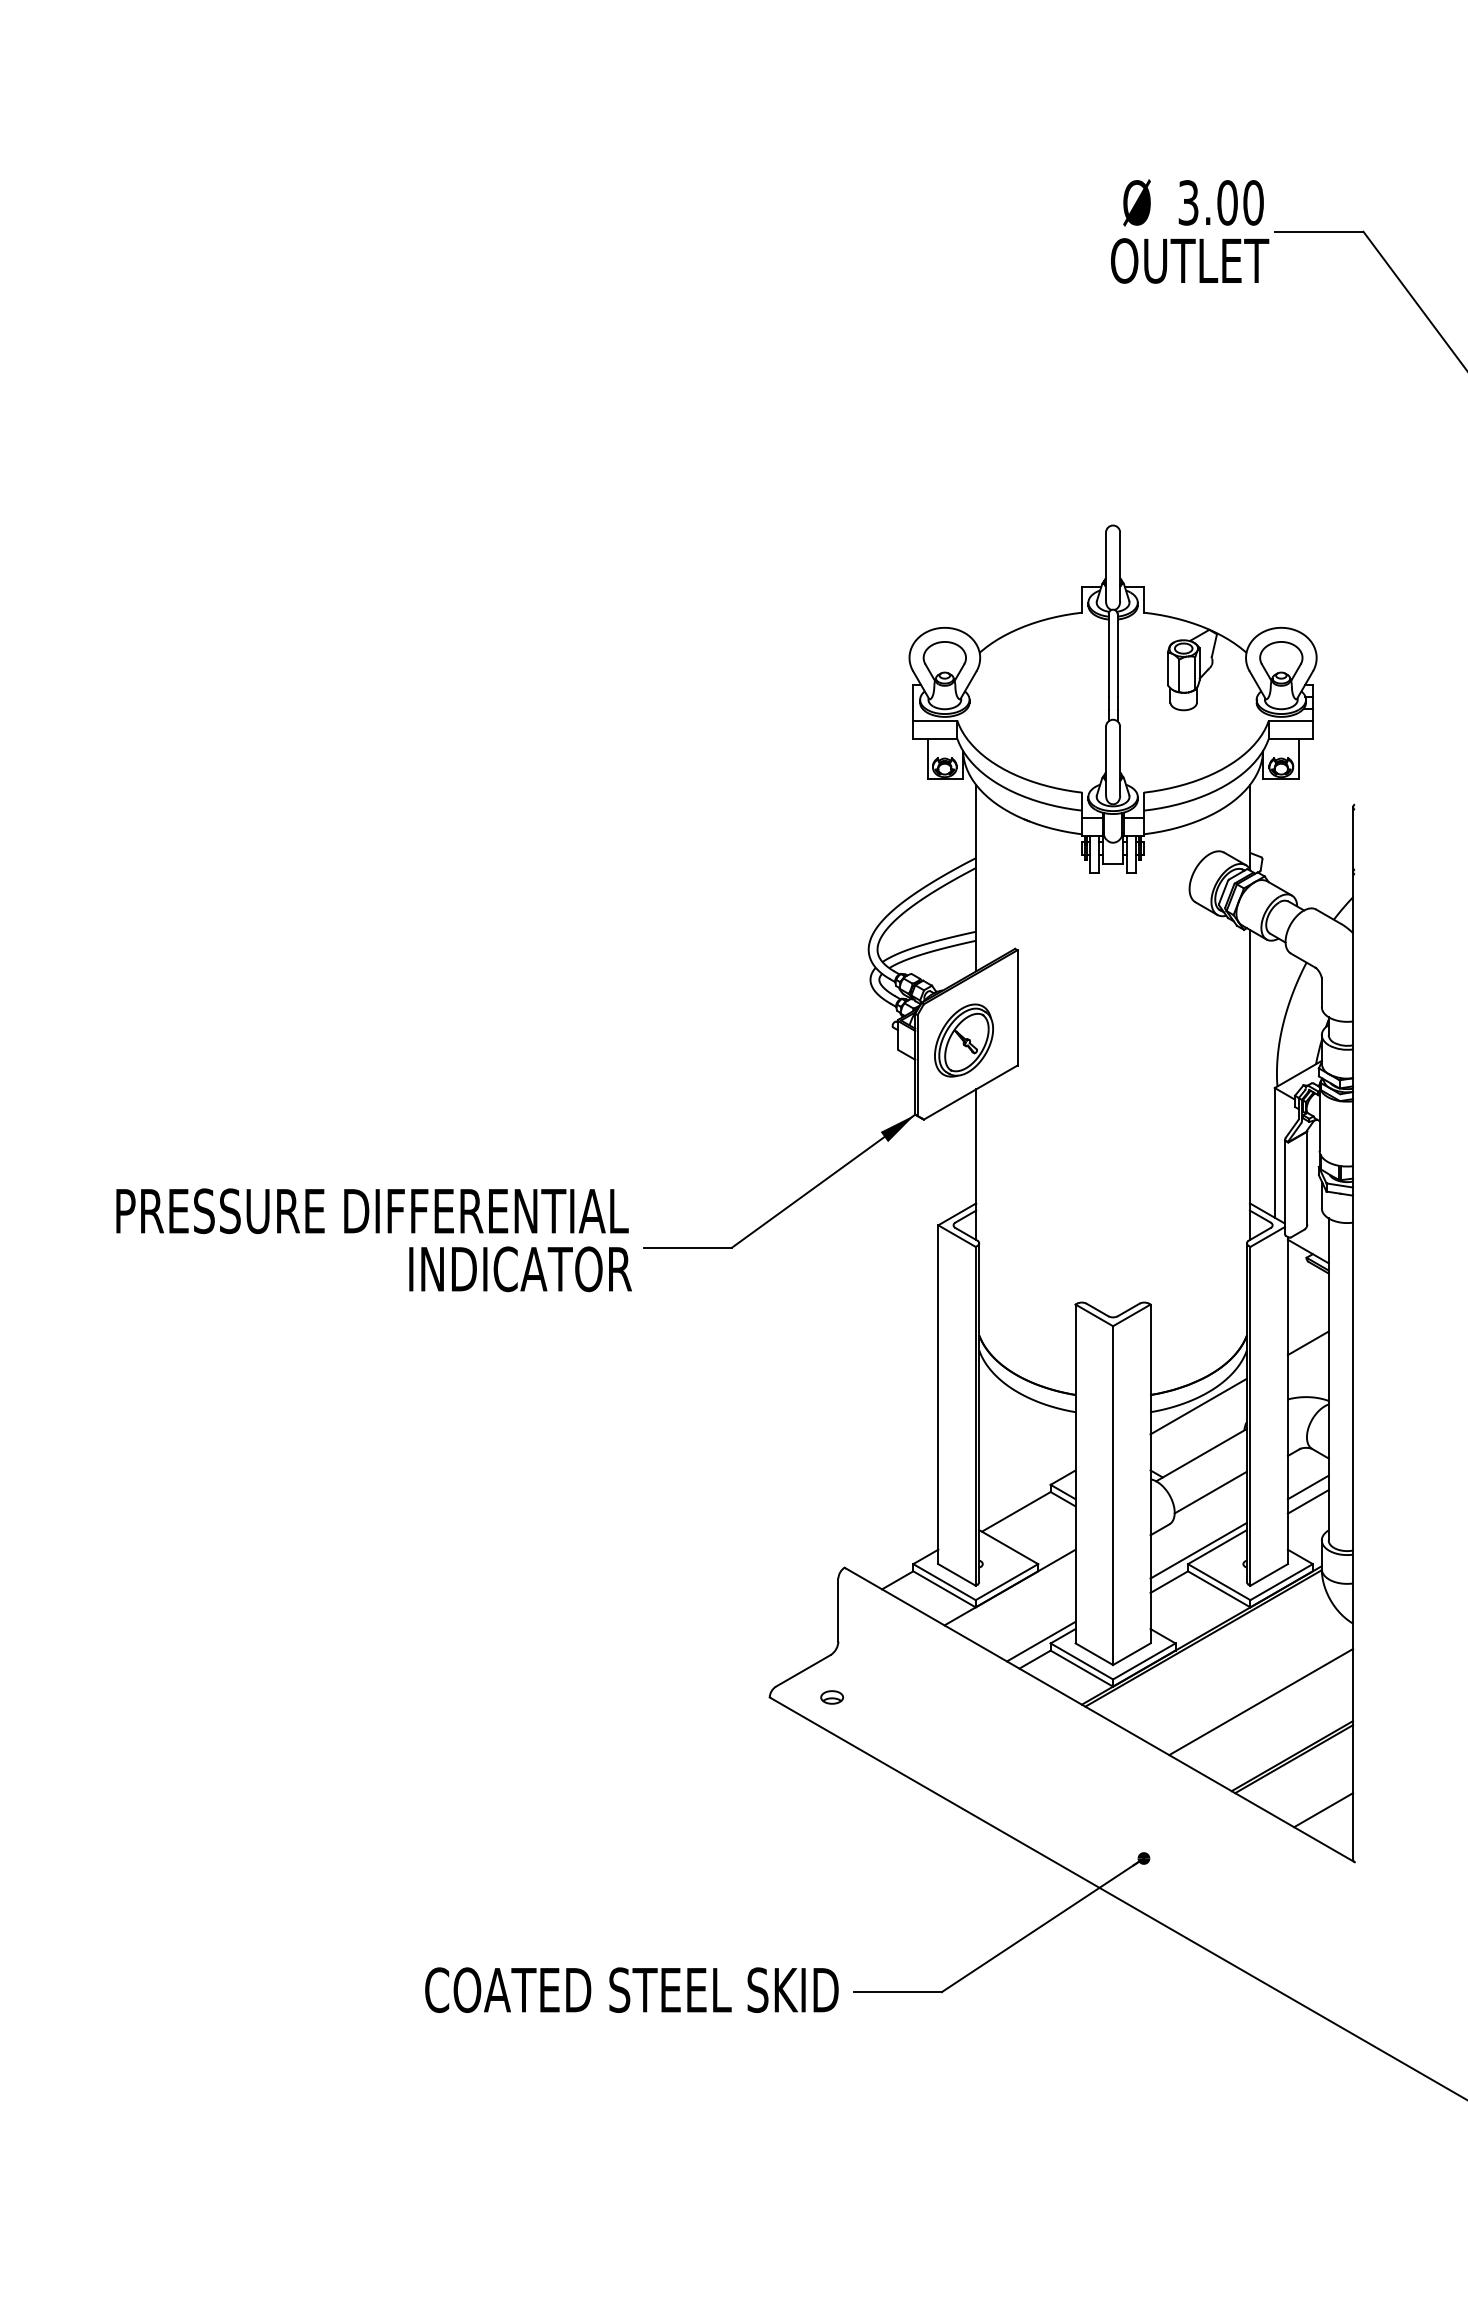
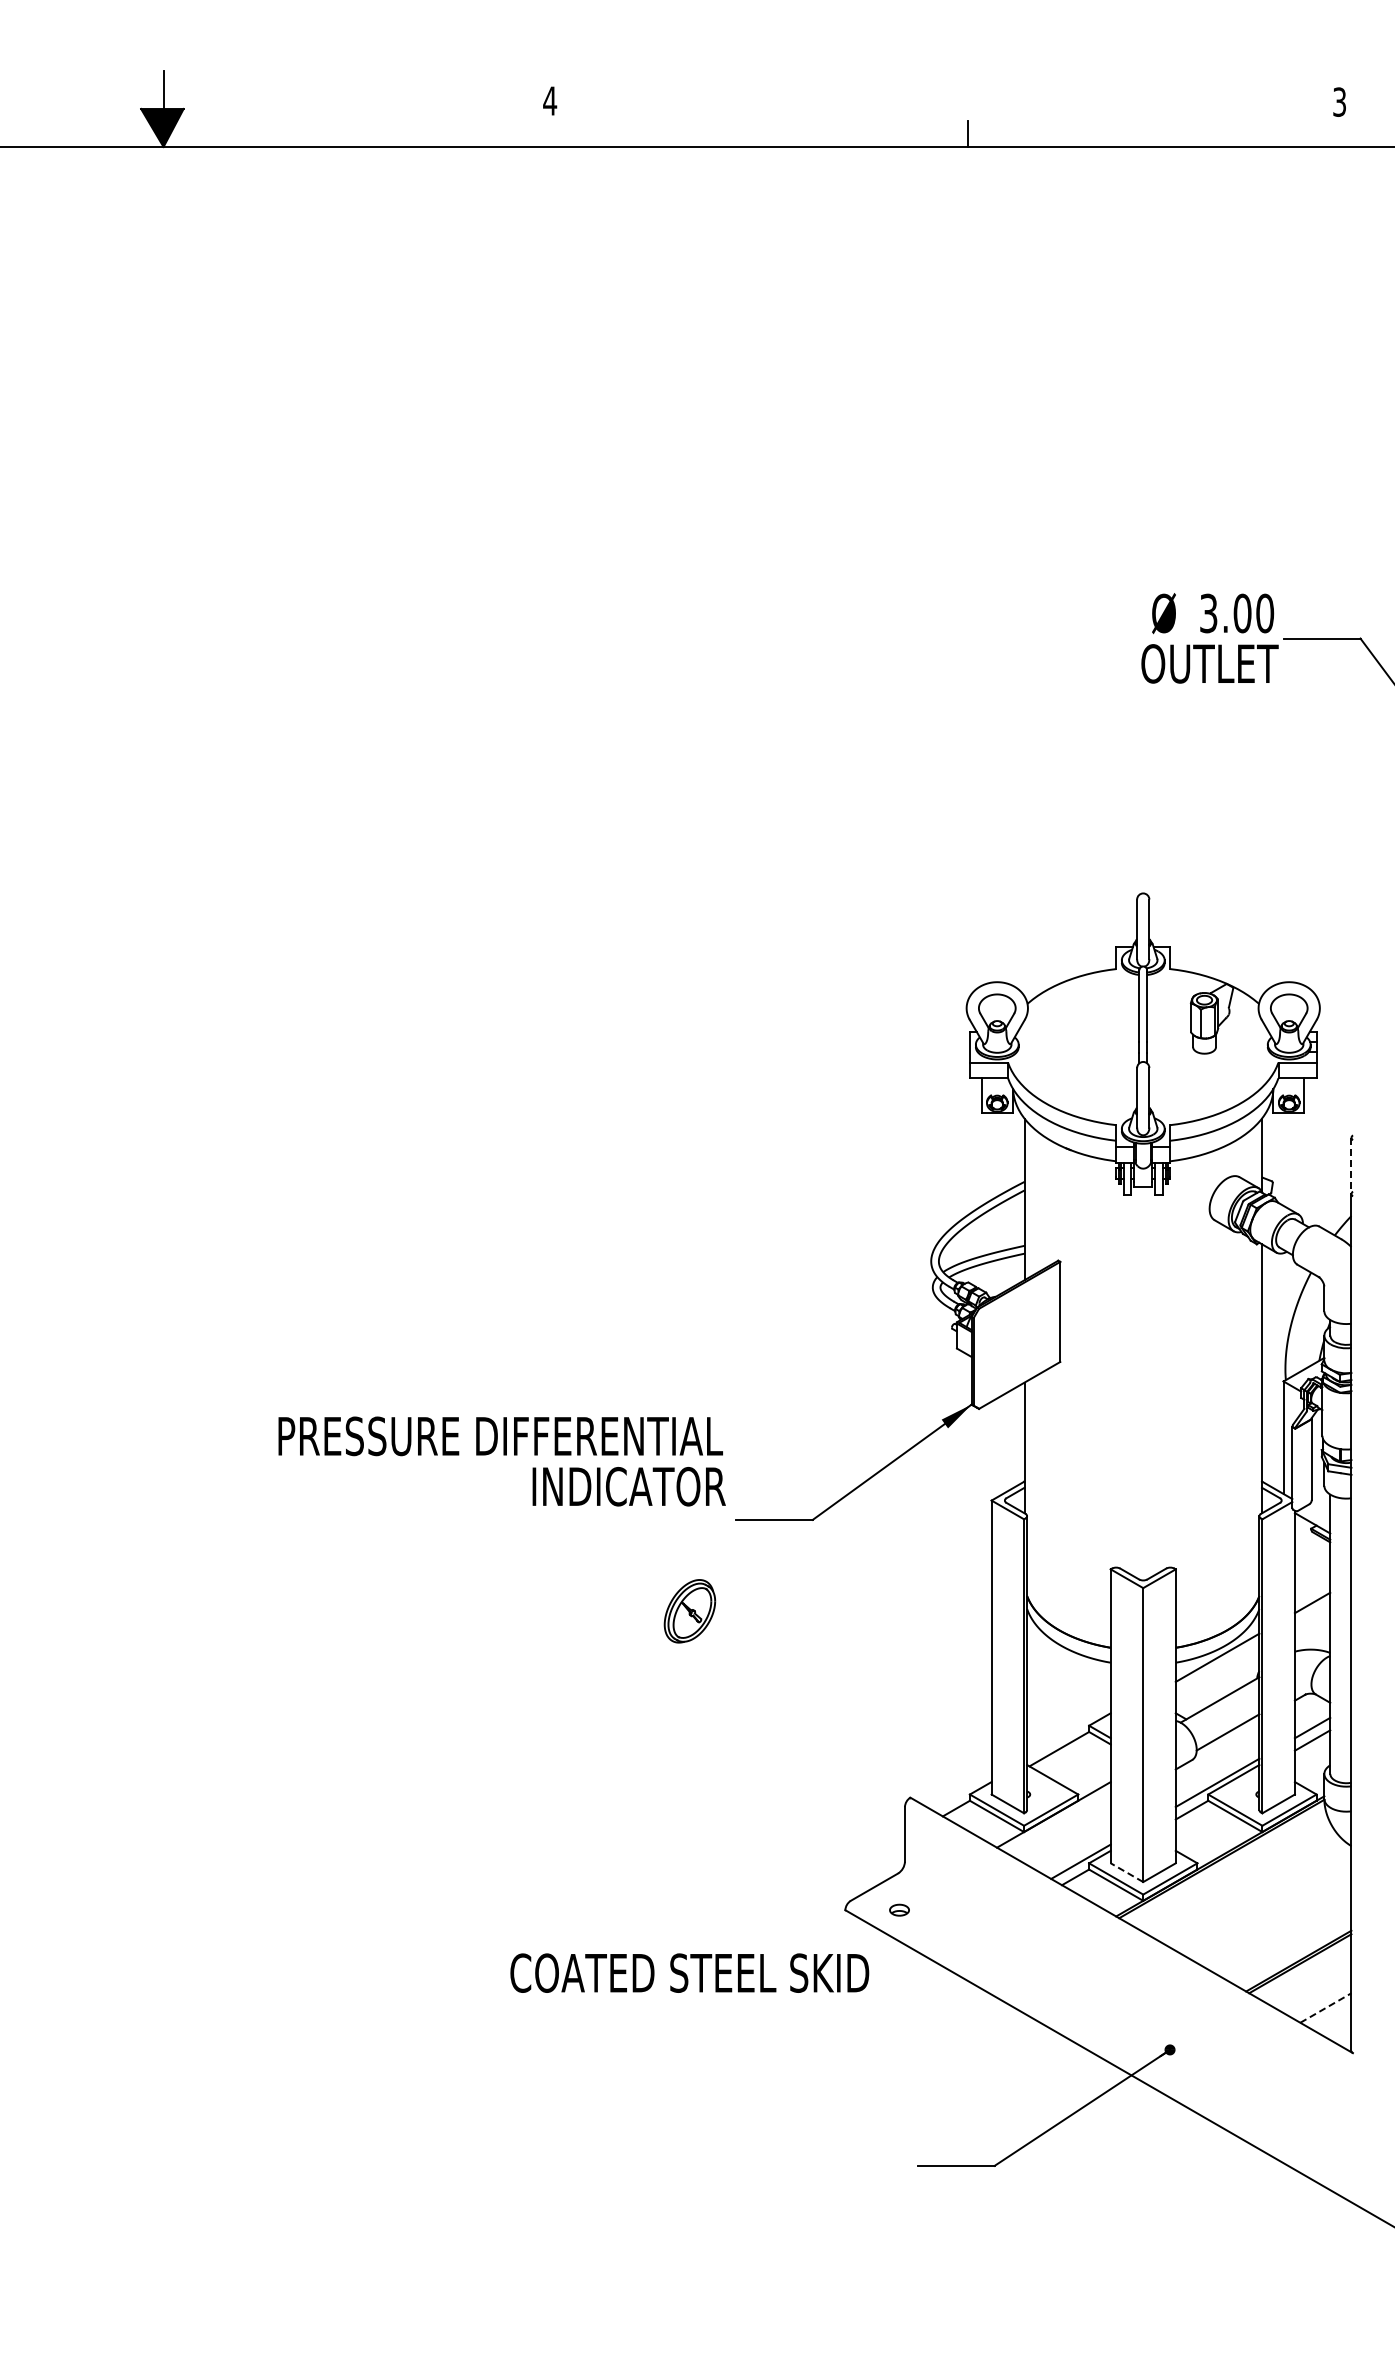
line: (1353, 840) -> (1351, 1166), solid -> dashed
part: (963, 1040) -> (689, 1611), moved
text: (373, 1240) -> (501, 1461), moved
line: (1094, 1653) -> (1127, 1872), solid -> dashed
line: (1260, 1702) -> (1271, 1914), removed
line: (1323, 1810) -> (1325, 2008), solid -> dashed
text: (631, 1989) -> (689, 1972), moved

